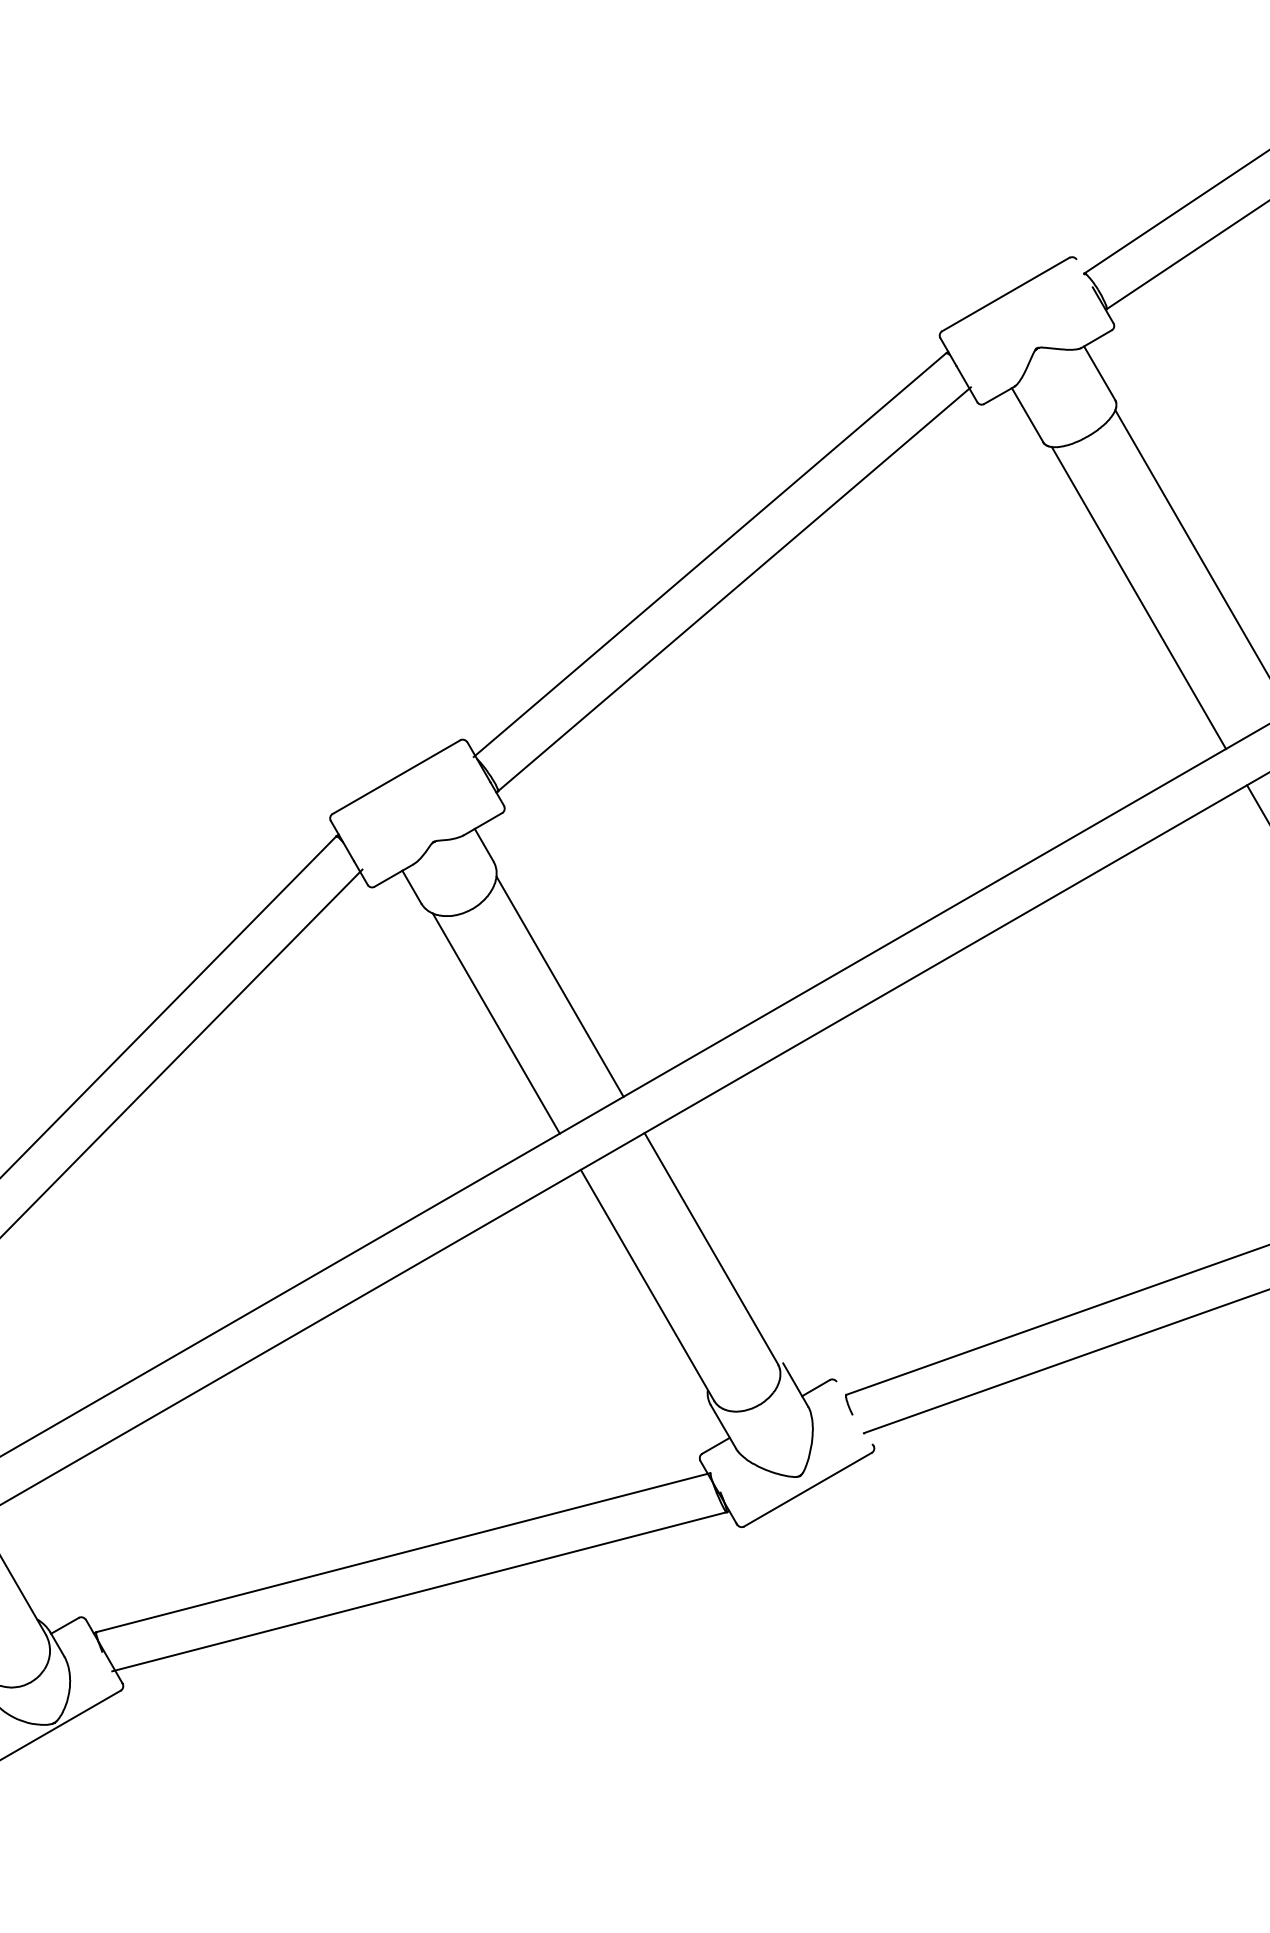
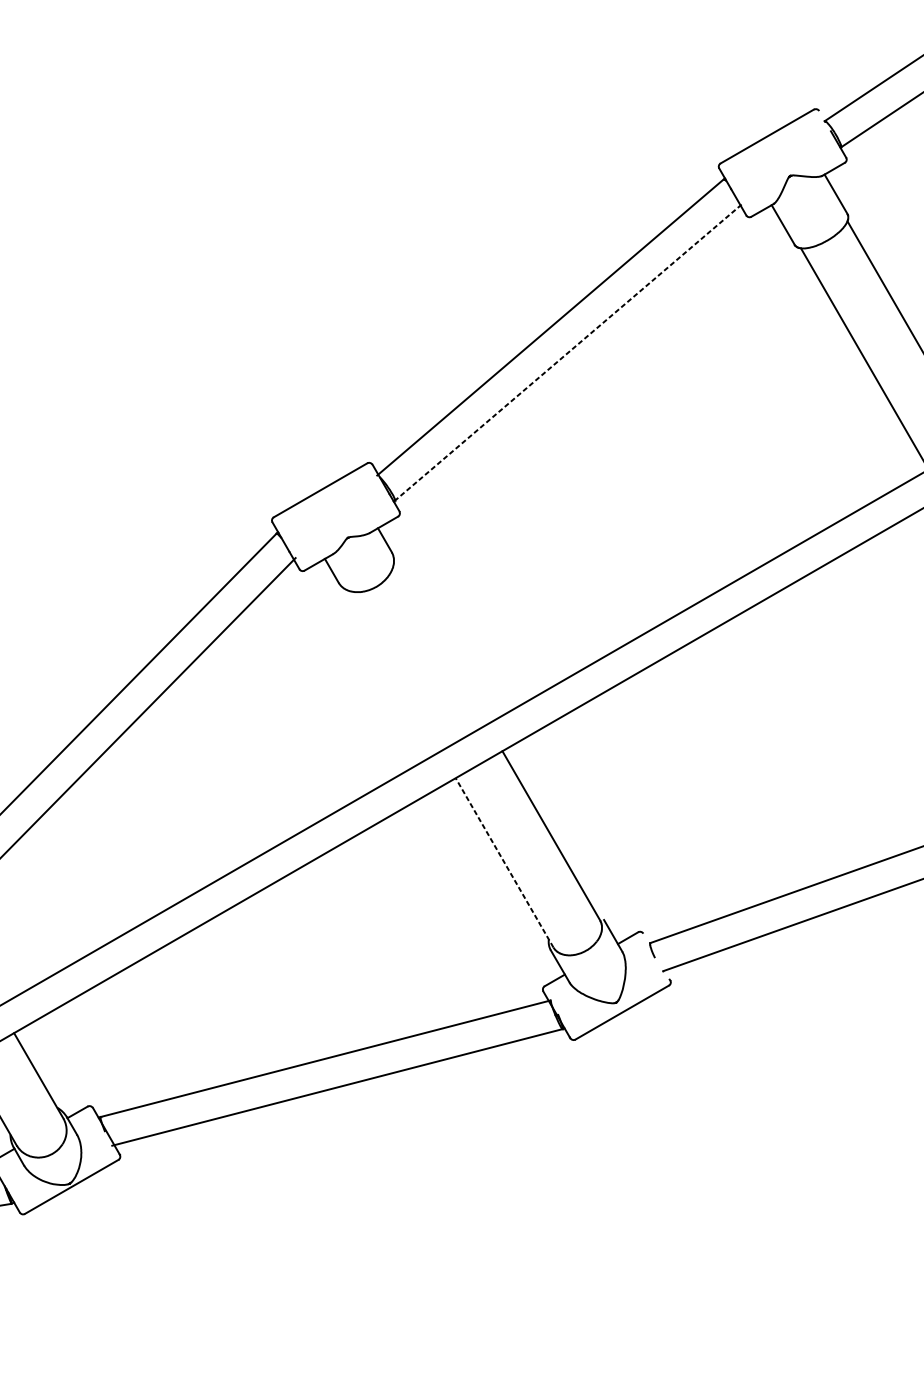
line: (734, 589) -> (568, 352), solid -> dashed
line: (559, 986) -> (440, 643), removed
line: (495, 1023) -> (393, 670), removed
line: (647, 1284) -> (504, 862), solid -> dashed

